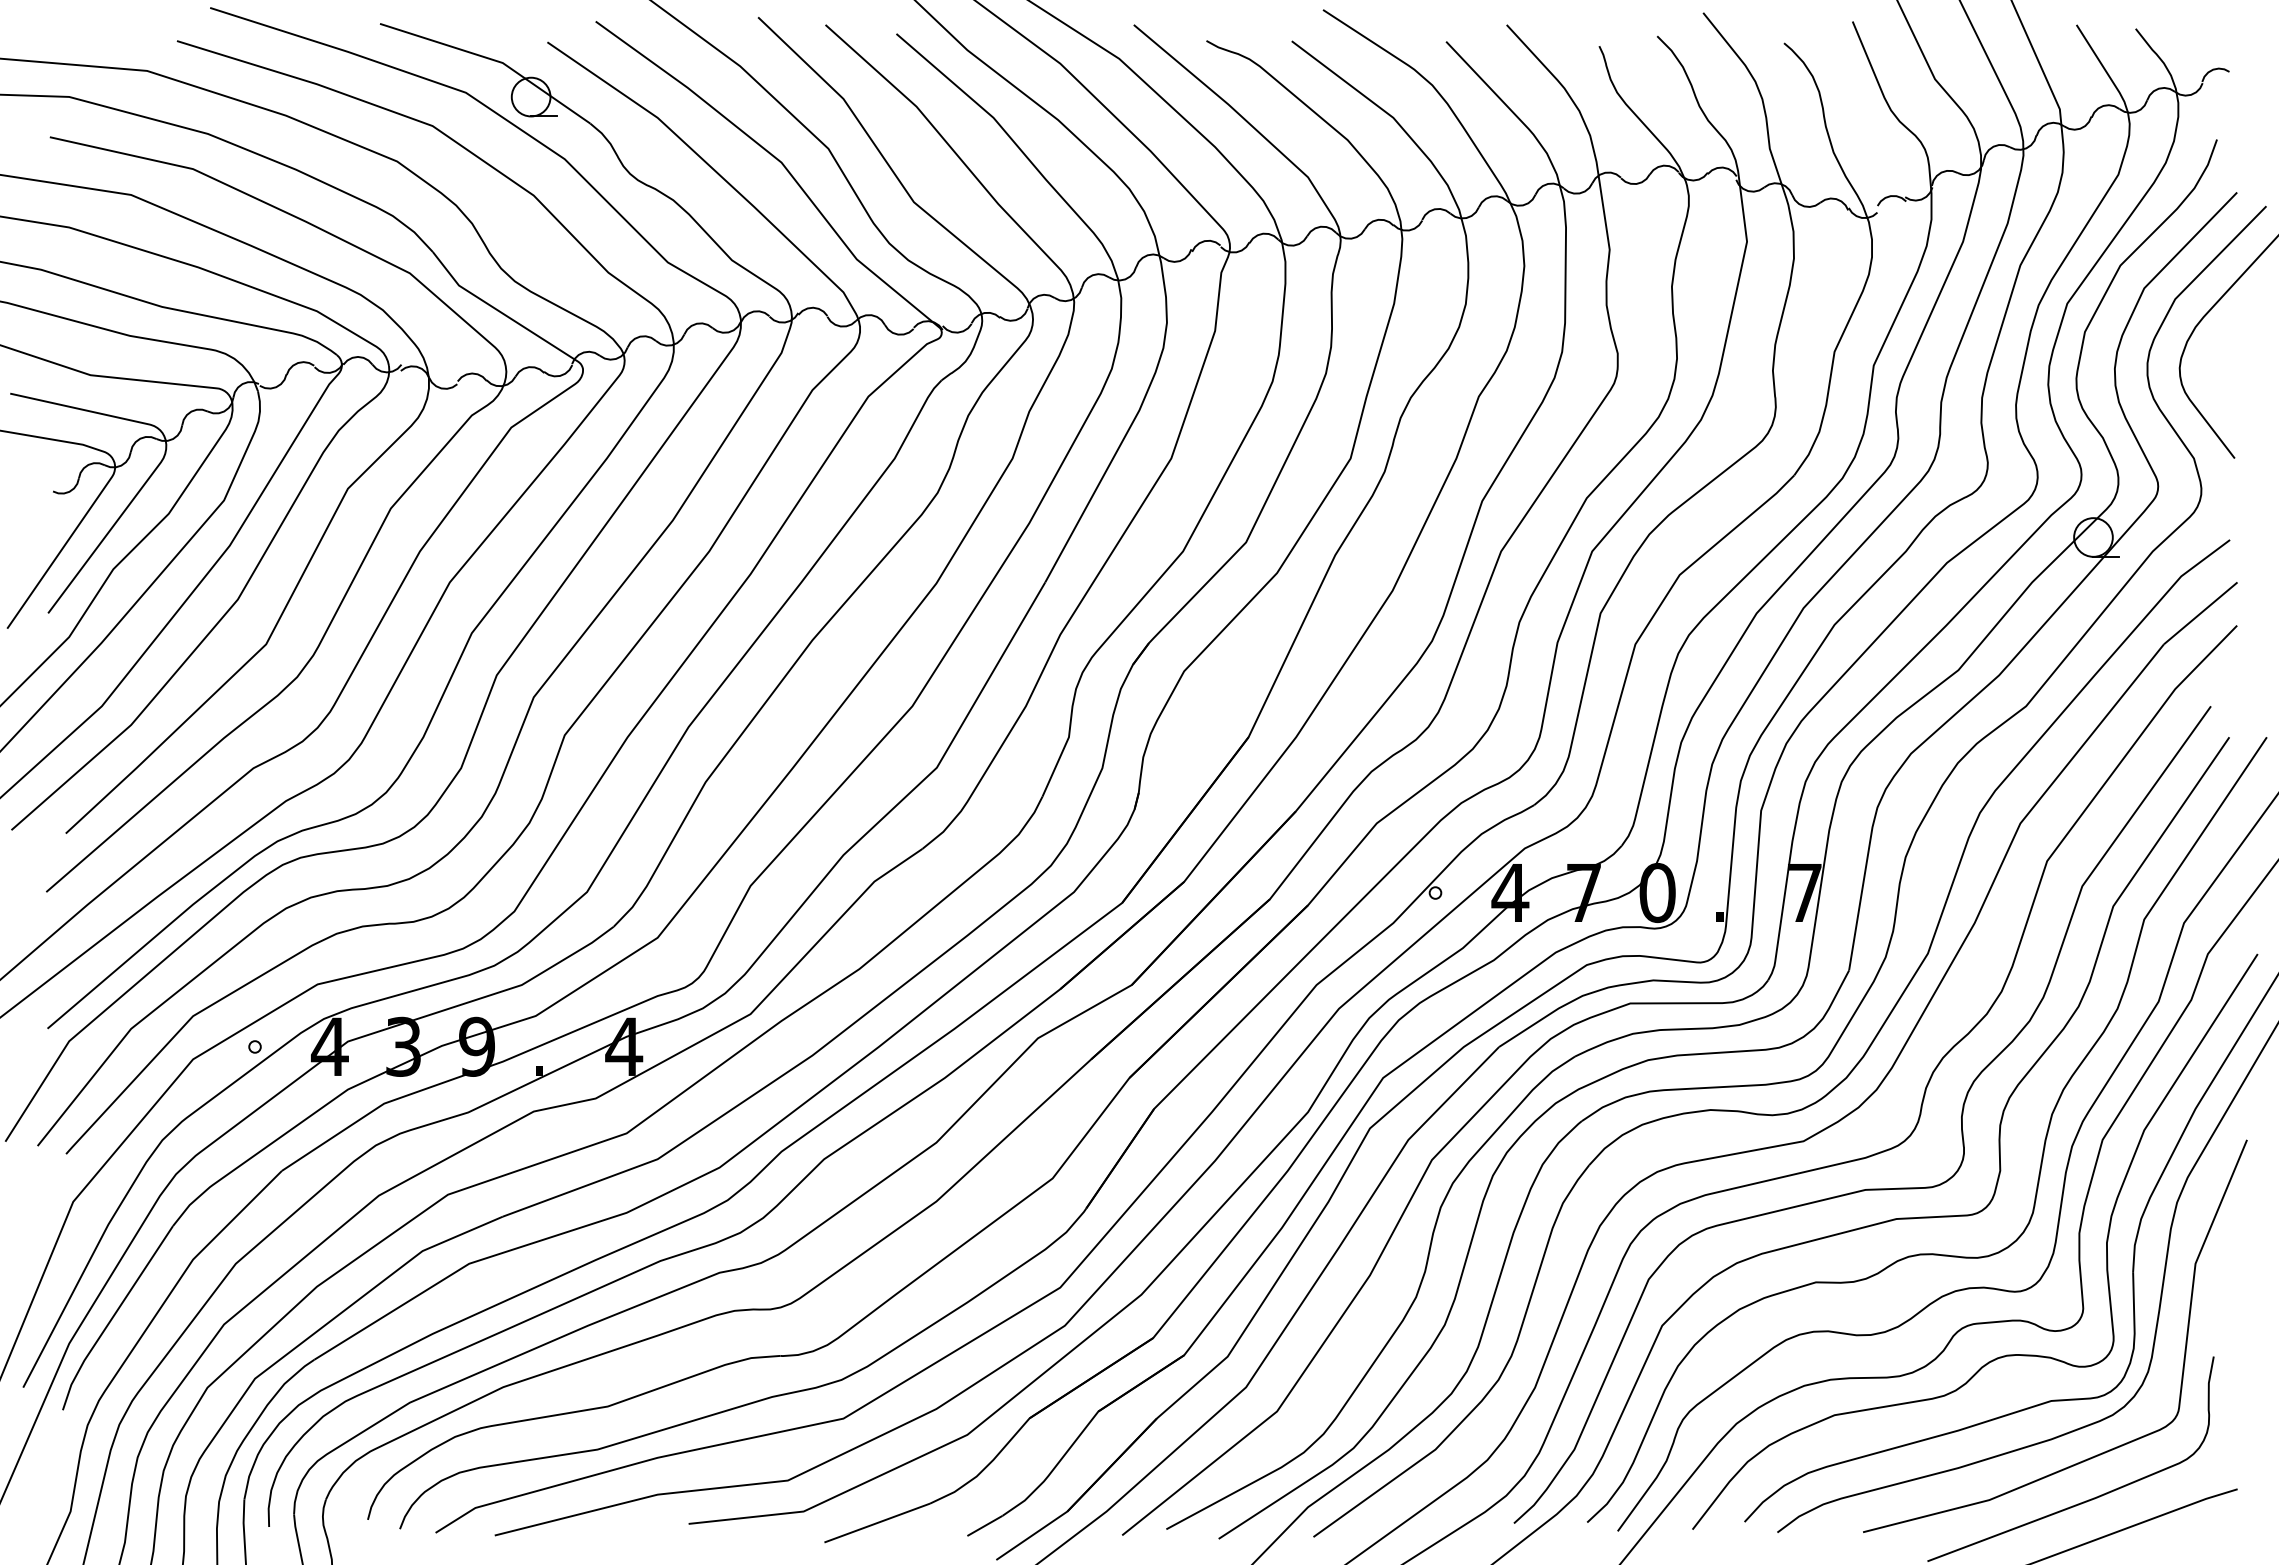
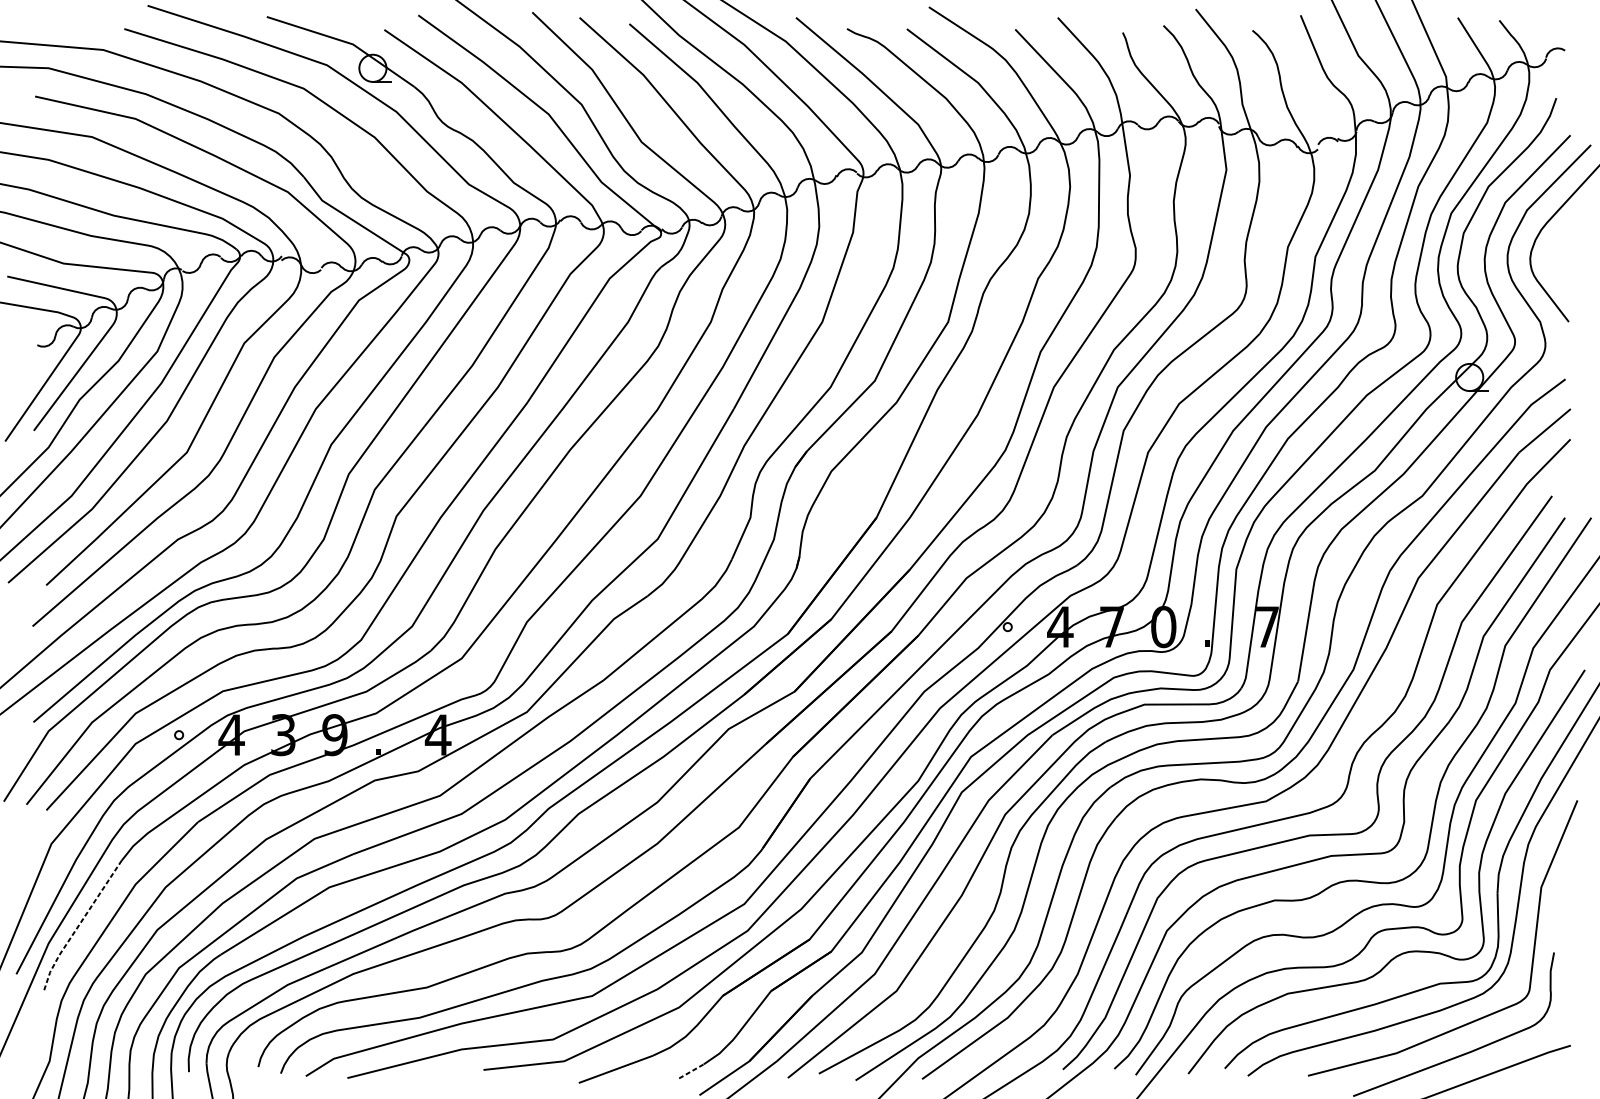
line: (113, 1317) -> (79, 925), solid -> dashed
line: (985, 1525) -> (691, 1071), solid -> dashed

